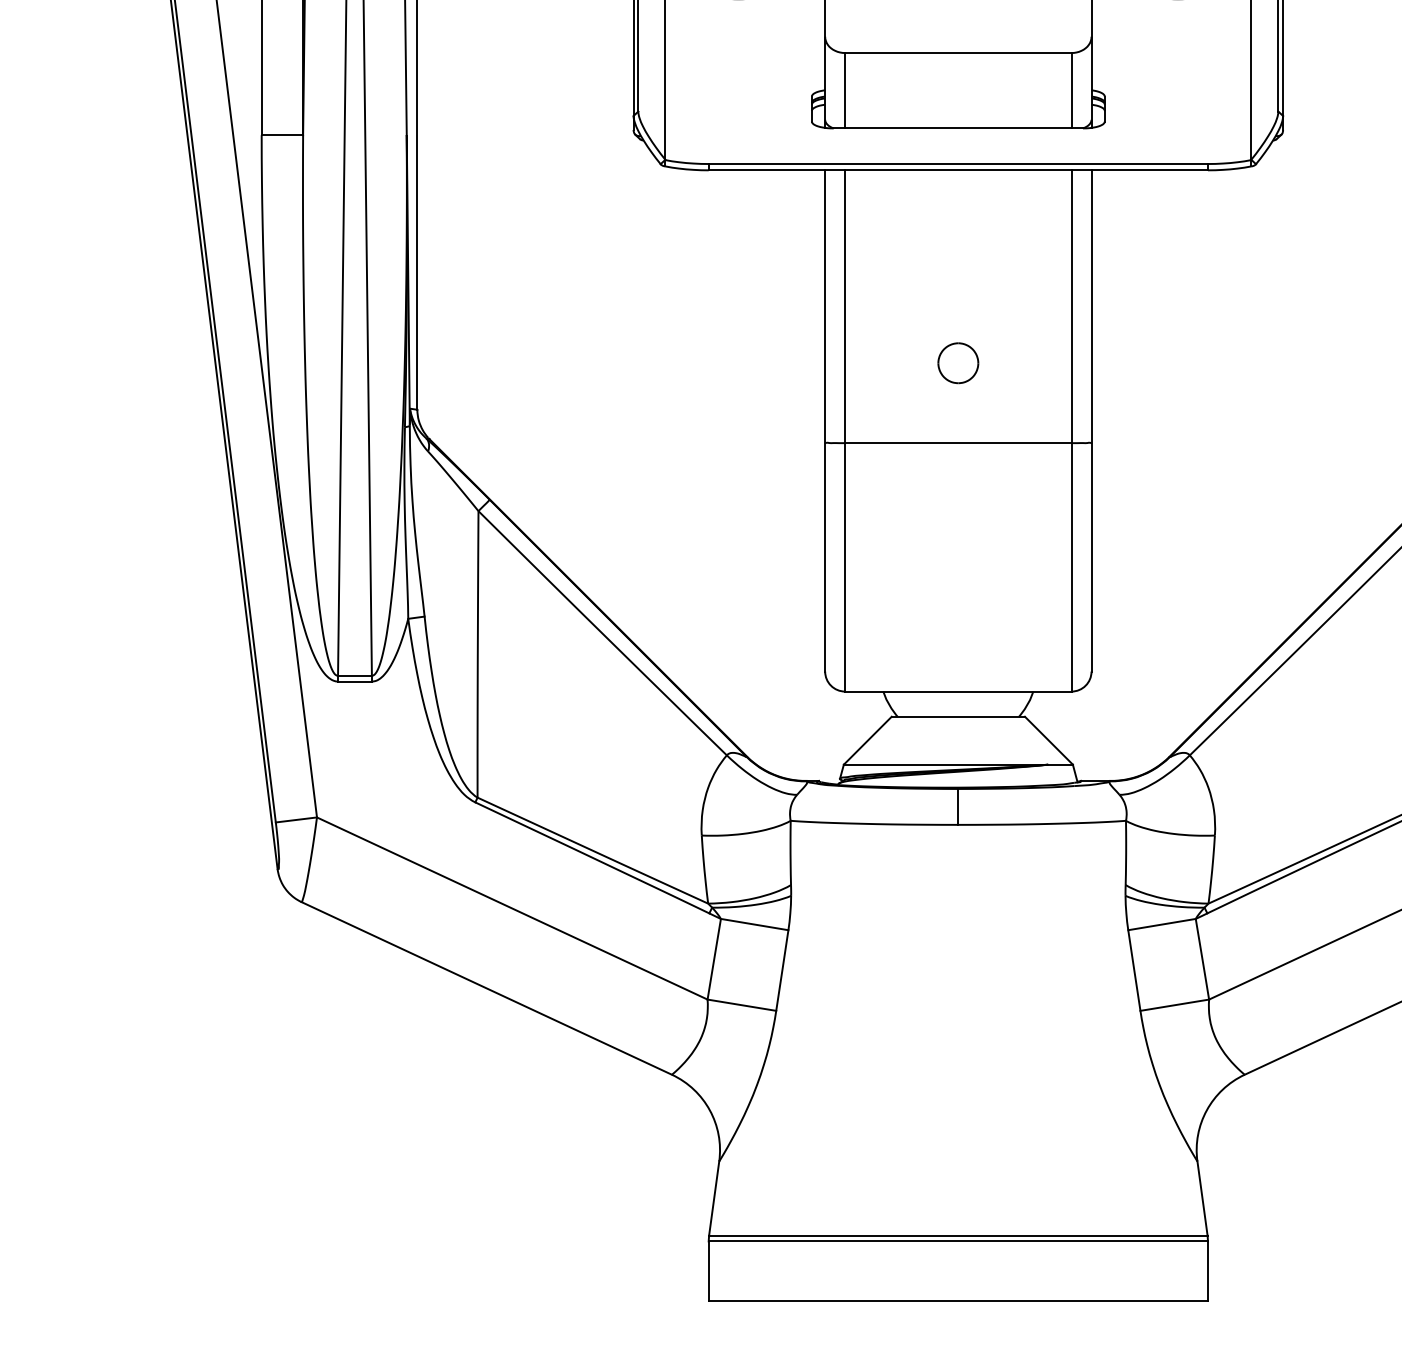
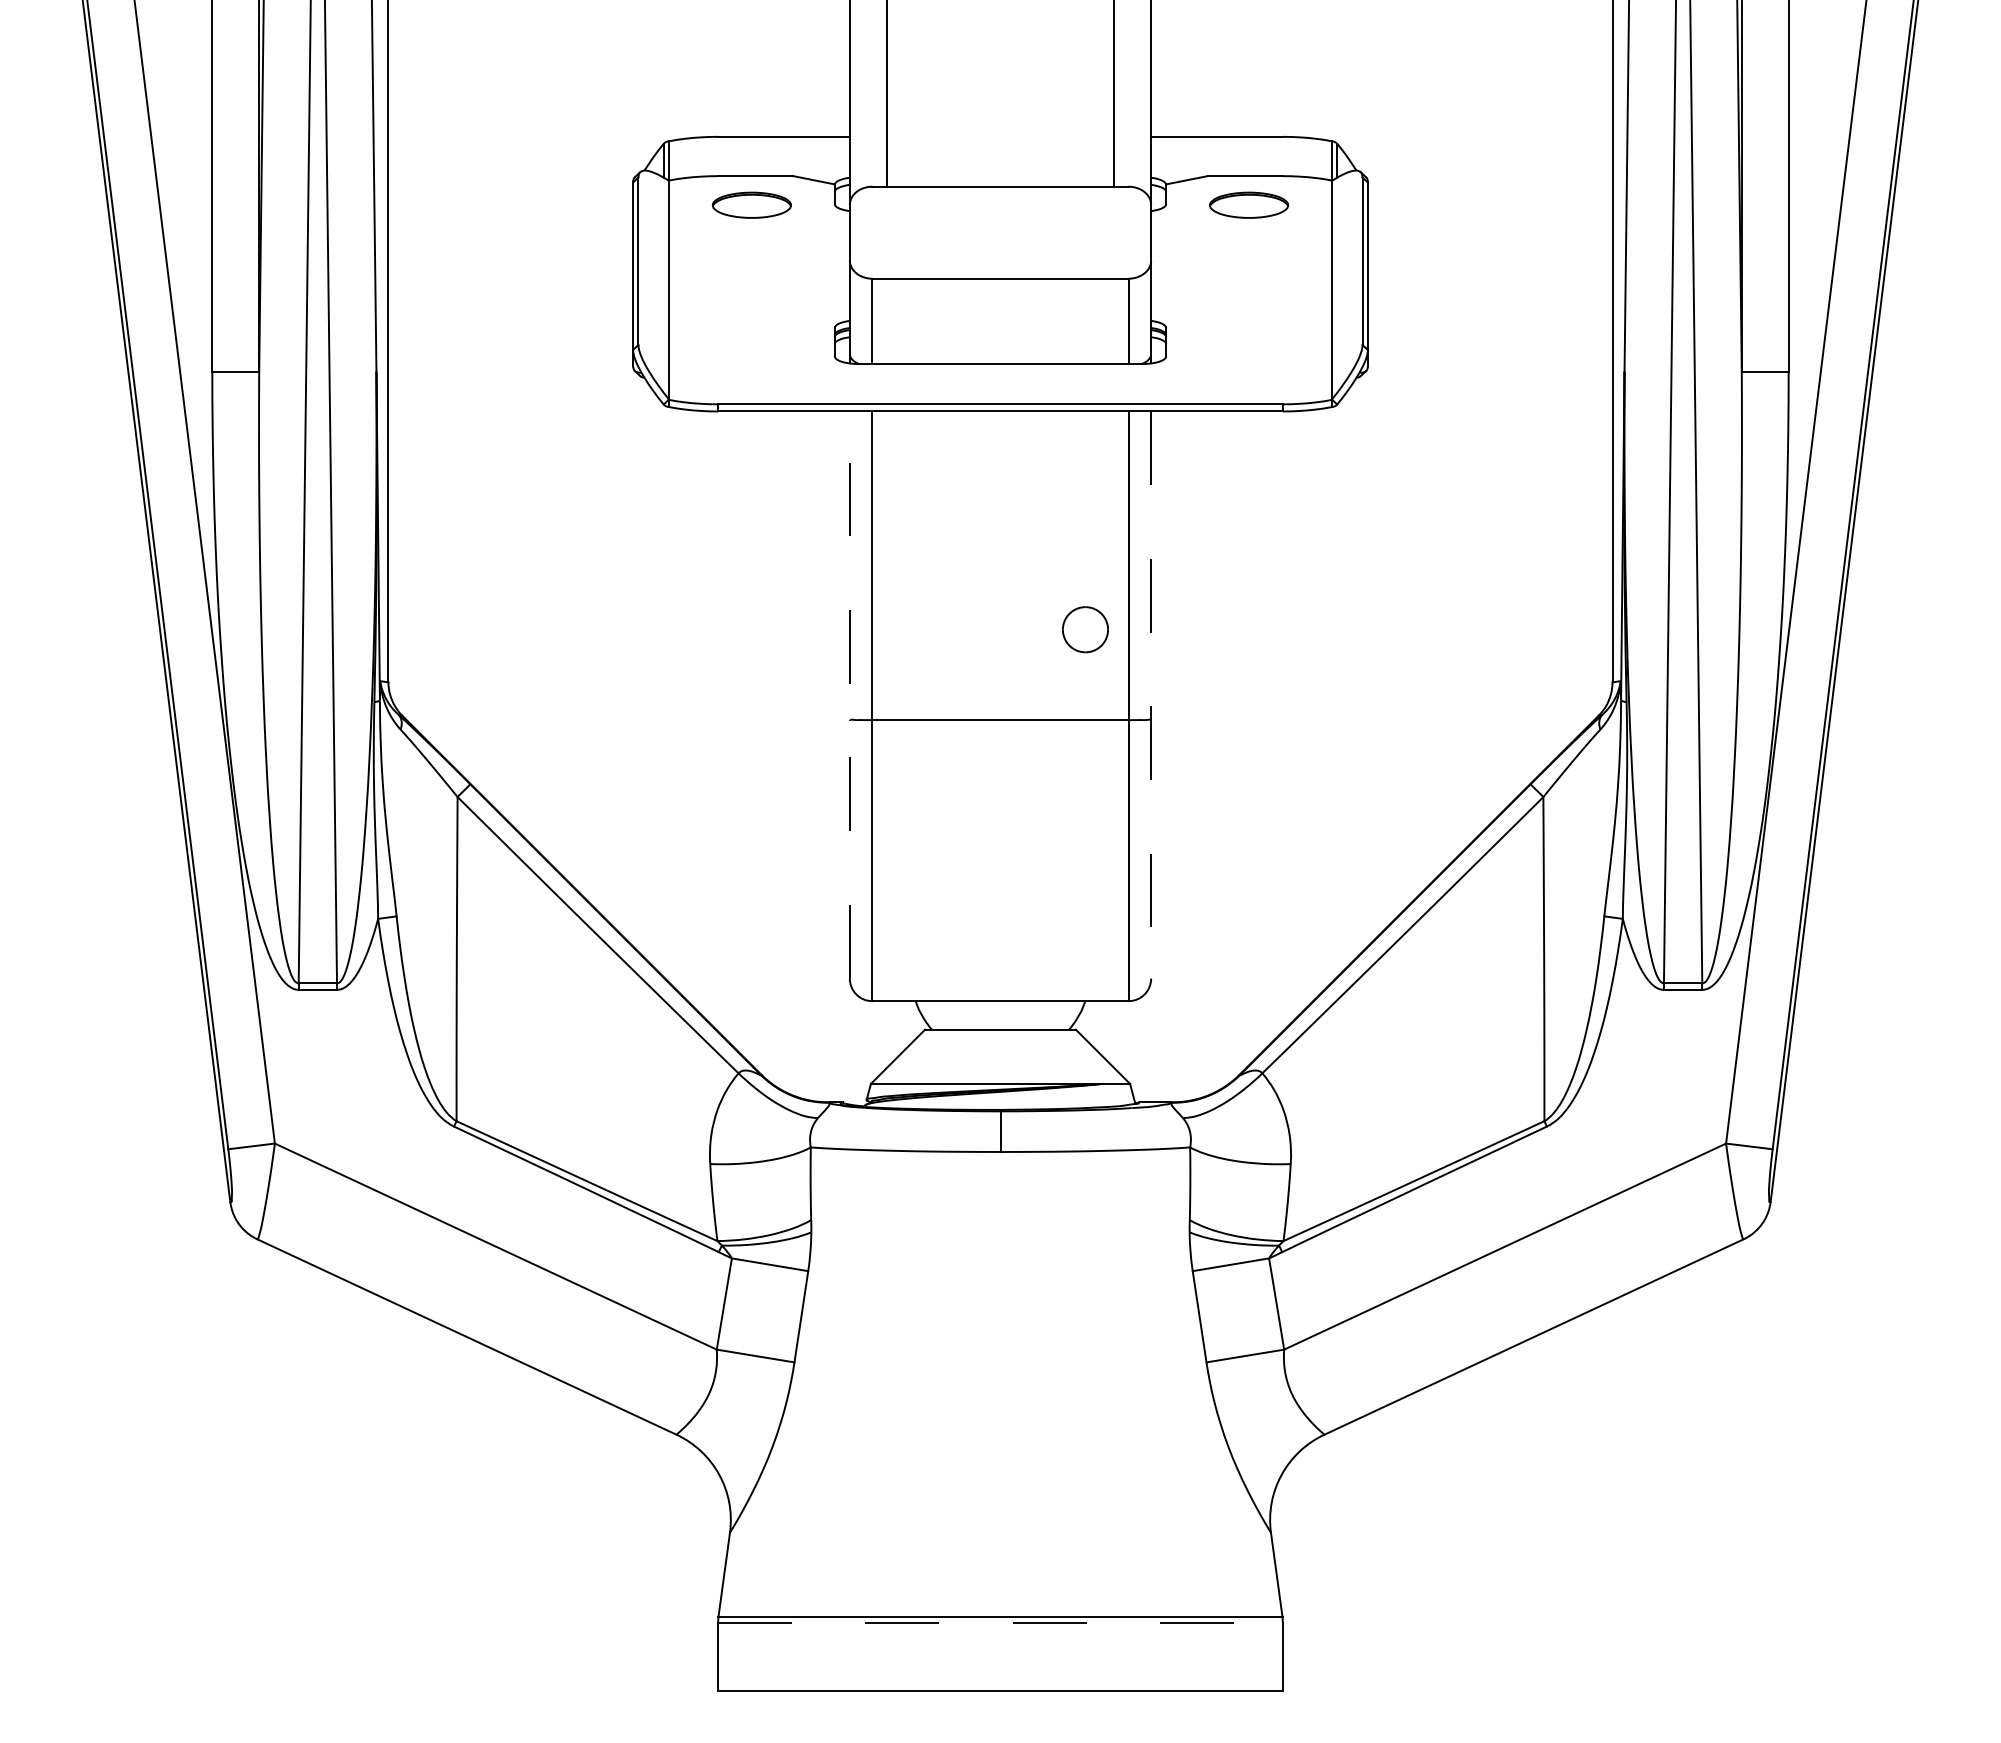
part: (958, 363) -> (1085, 629), moved
line: (824, 421) -> (849, 695), solid -> dashed
line: (1091, 421) -> (1151, 695), solid -> dashed
line: (958, 1241) -> (1000, 1623), solid -> dashed

